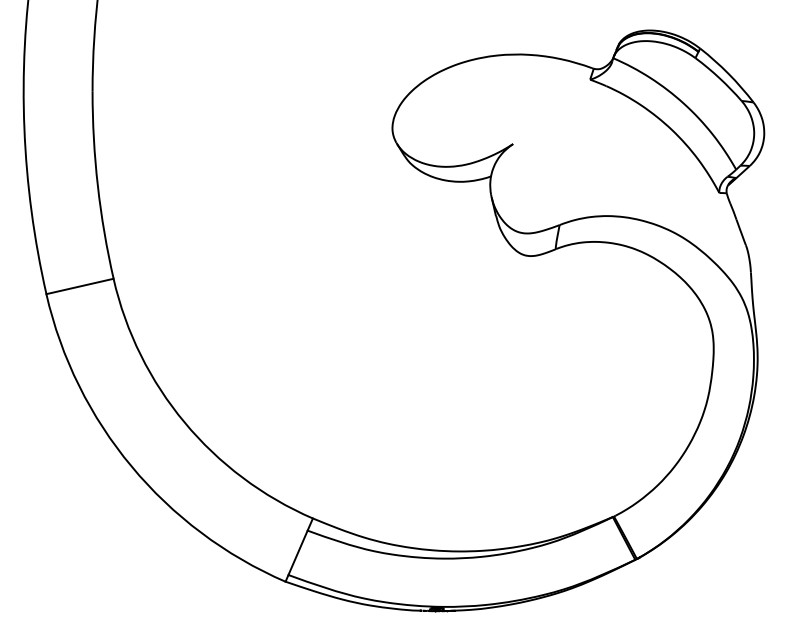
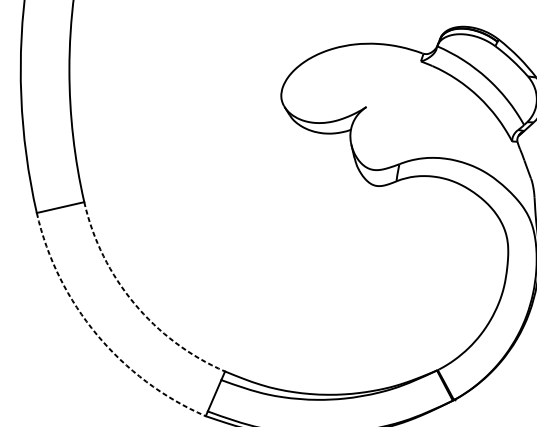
arc: (184, 422) -> (134, 303), solid -> dashed
arc: (131, 466) -> (96, 334), solid -> dashed

